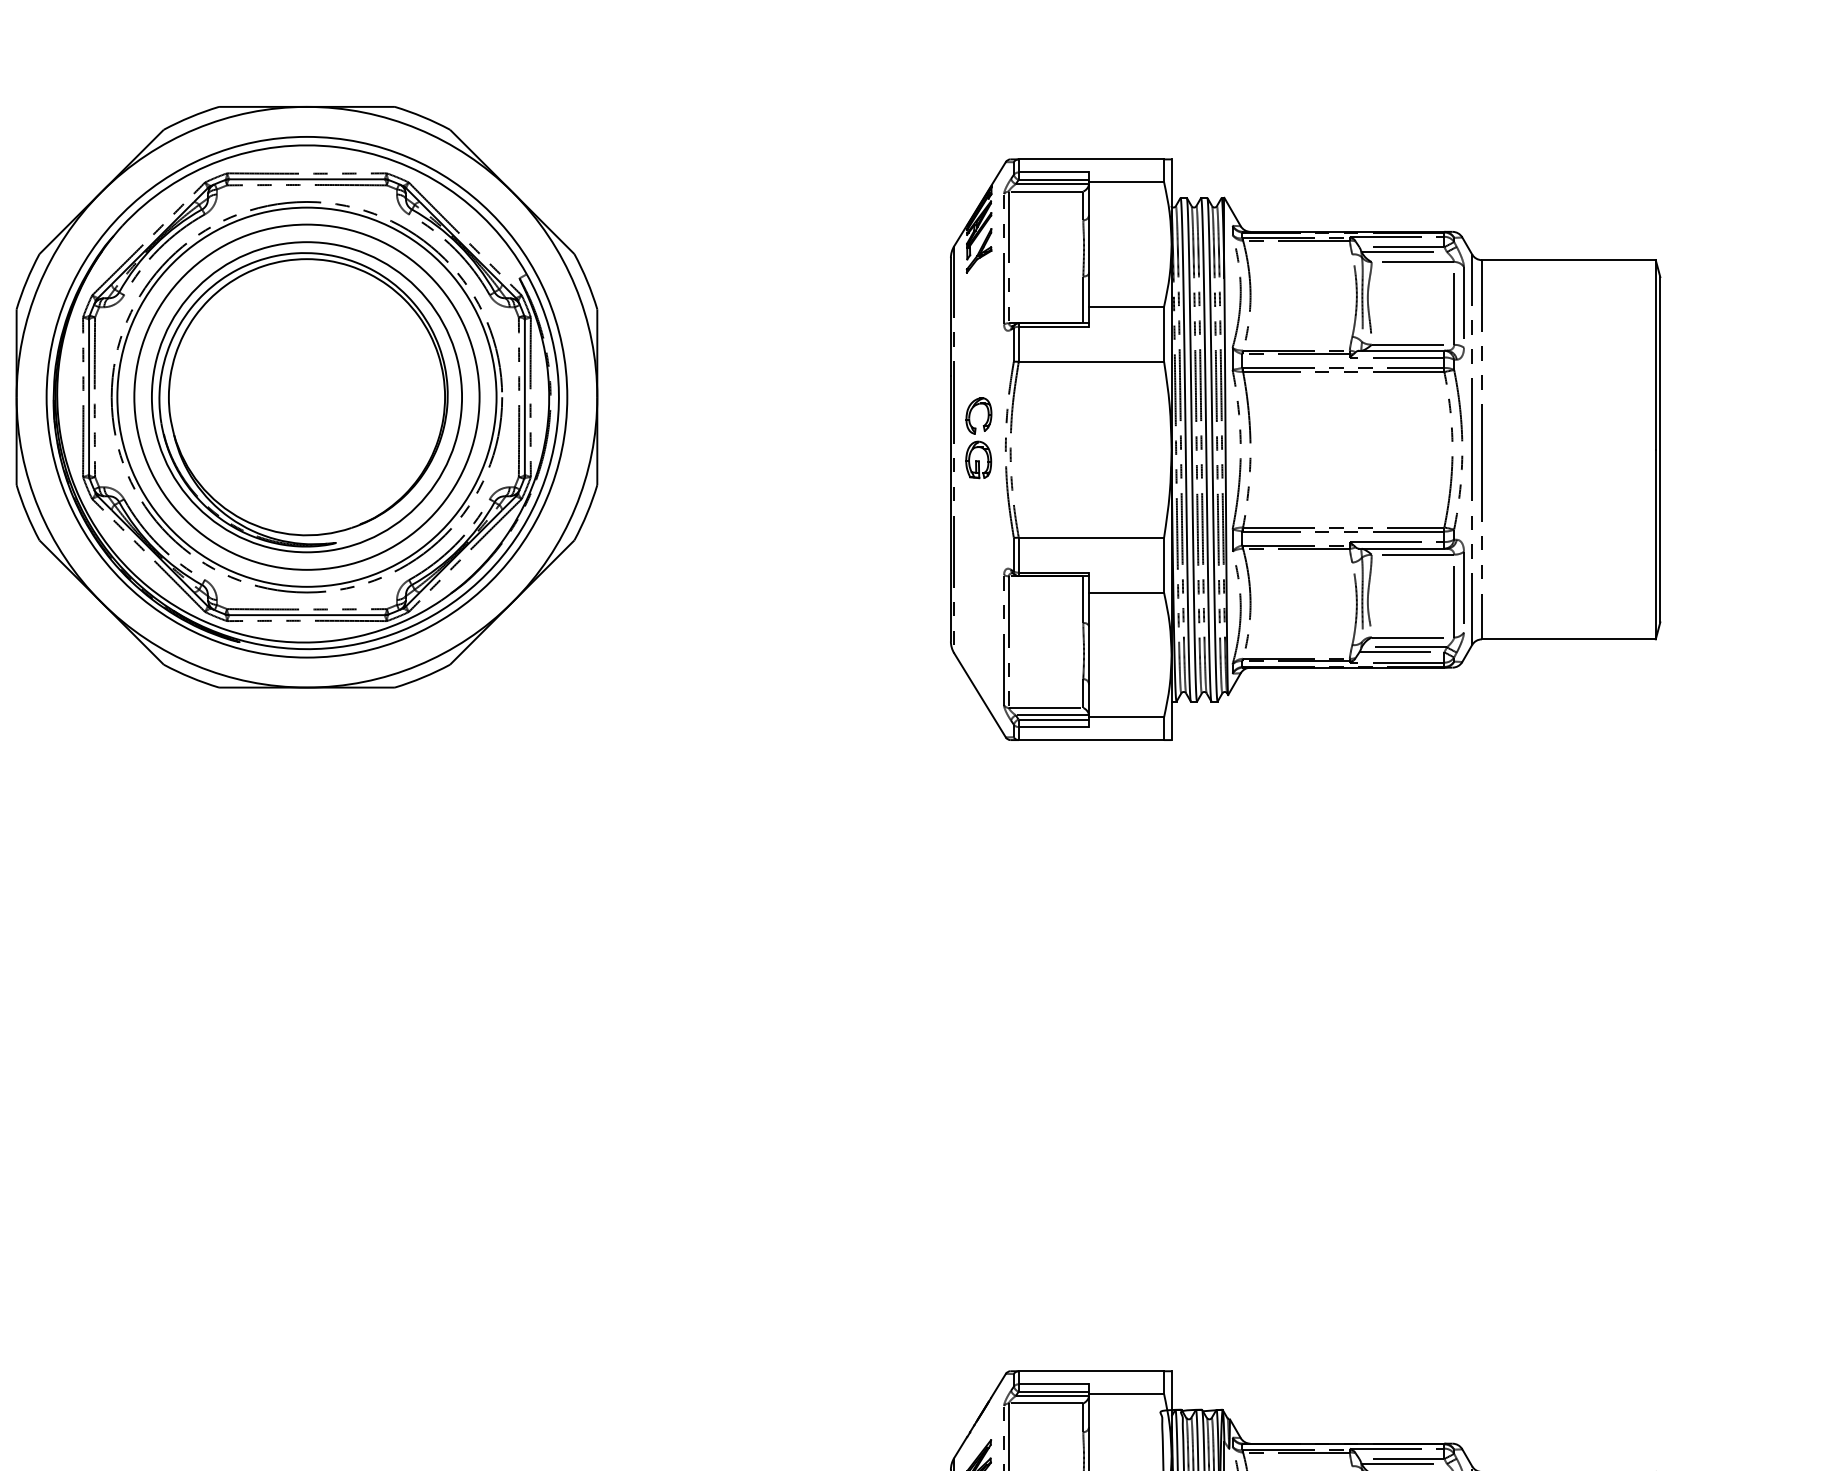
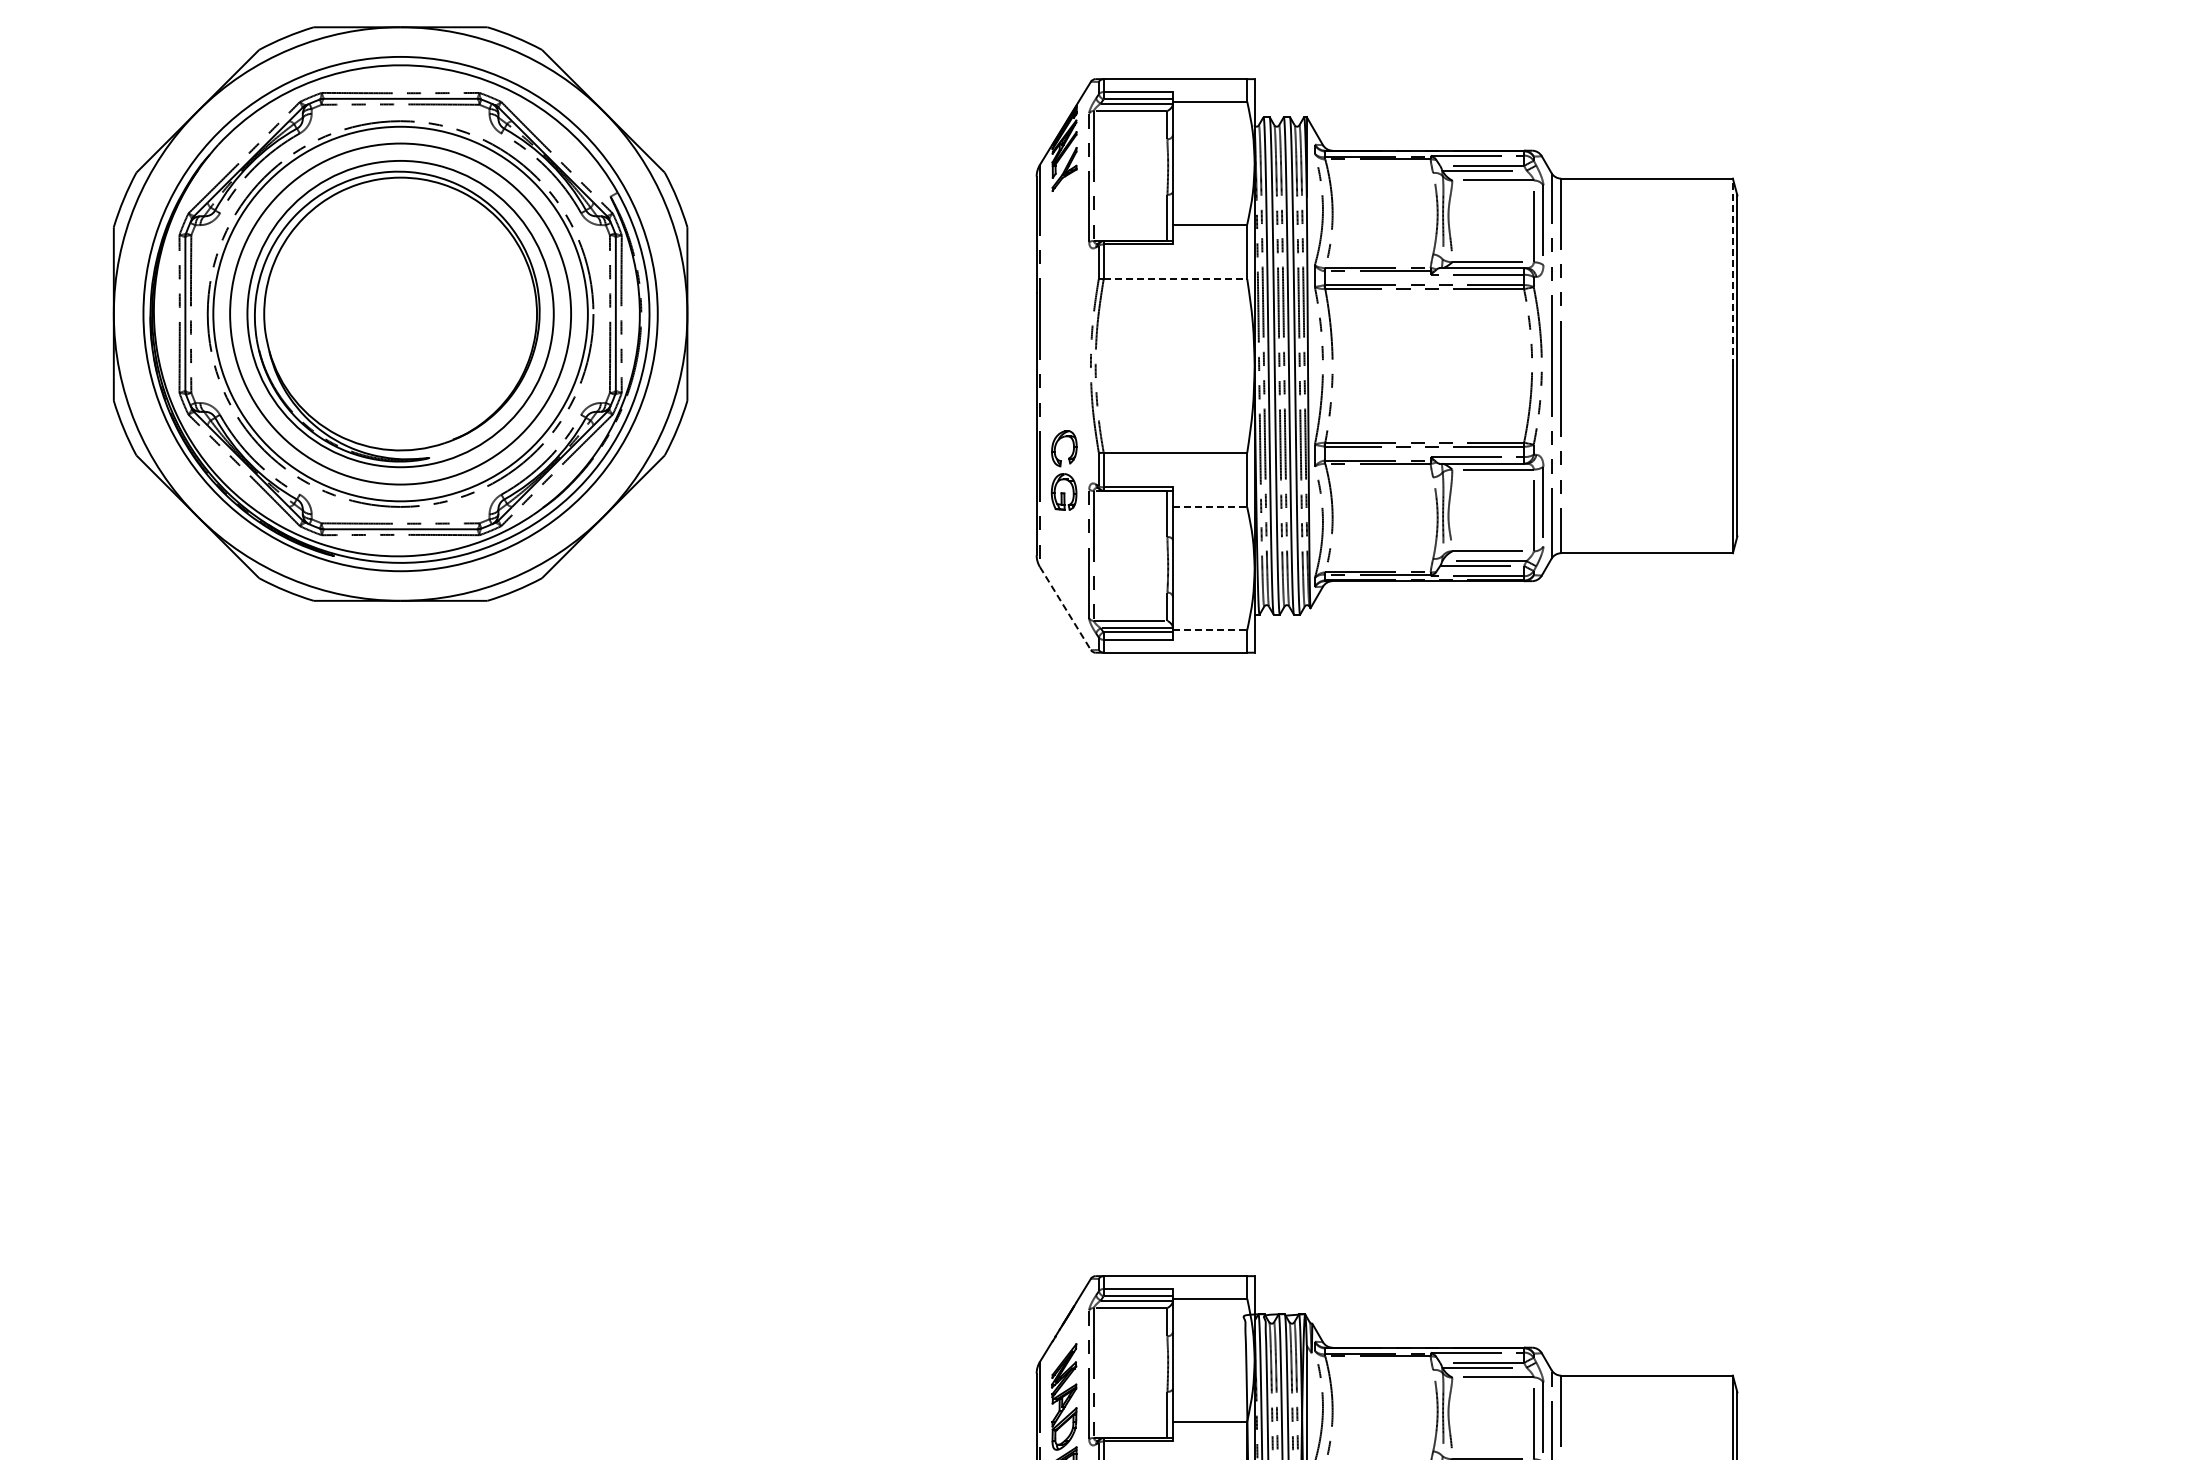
line: (1655, 355) -> (1732, 272), solid -> dashed
line: (1091, 362) -> (1175, 279), solid -> dashed
part: (978, 438) -> (1063, 470), moved
line: (1126, 593) -> (1210, 507), solid -> dashed
line: (980, 695) -> (1065, 608), solid -> dashed
line: (1126, 717) -> (1210, 630), solid -> dashed

